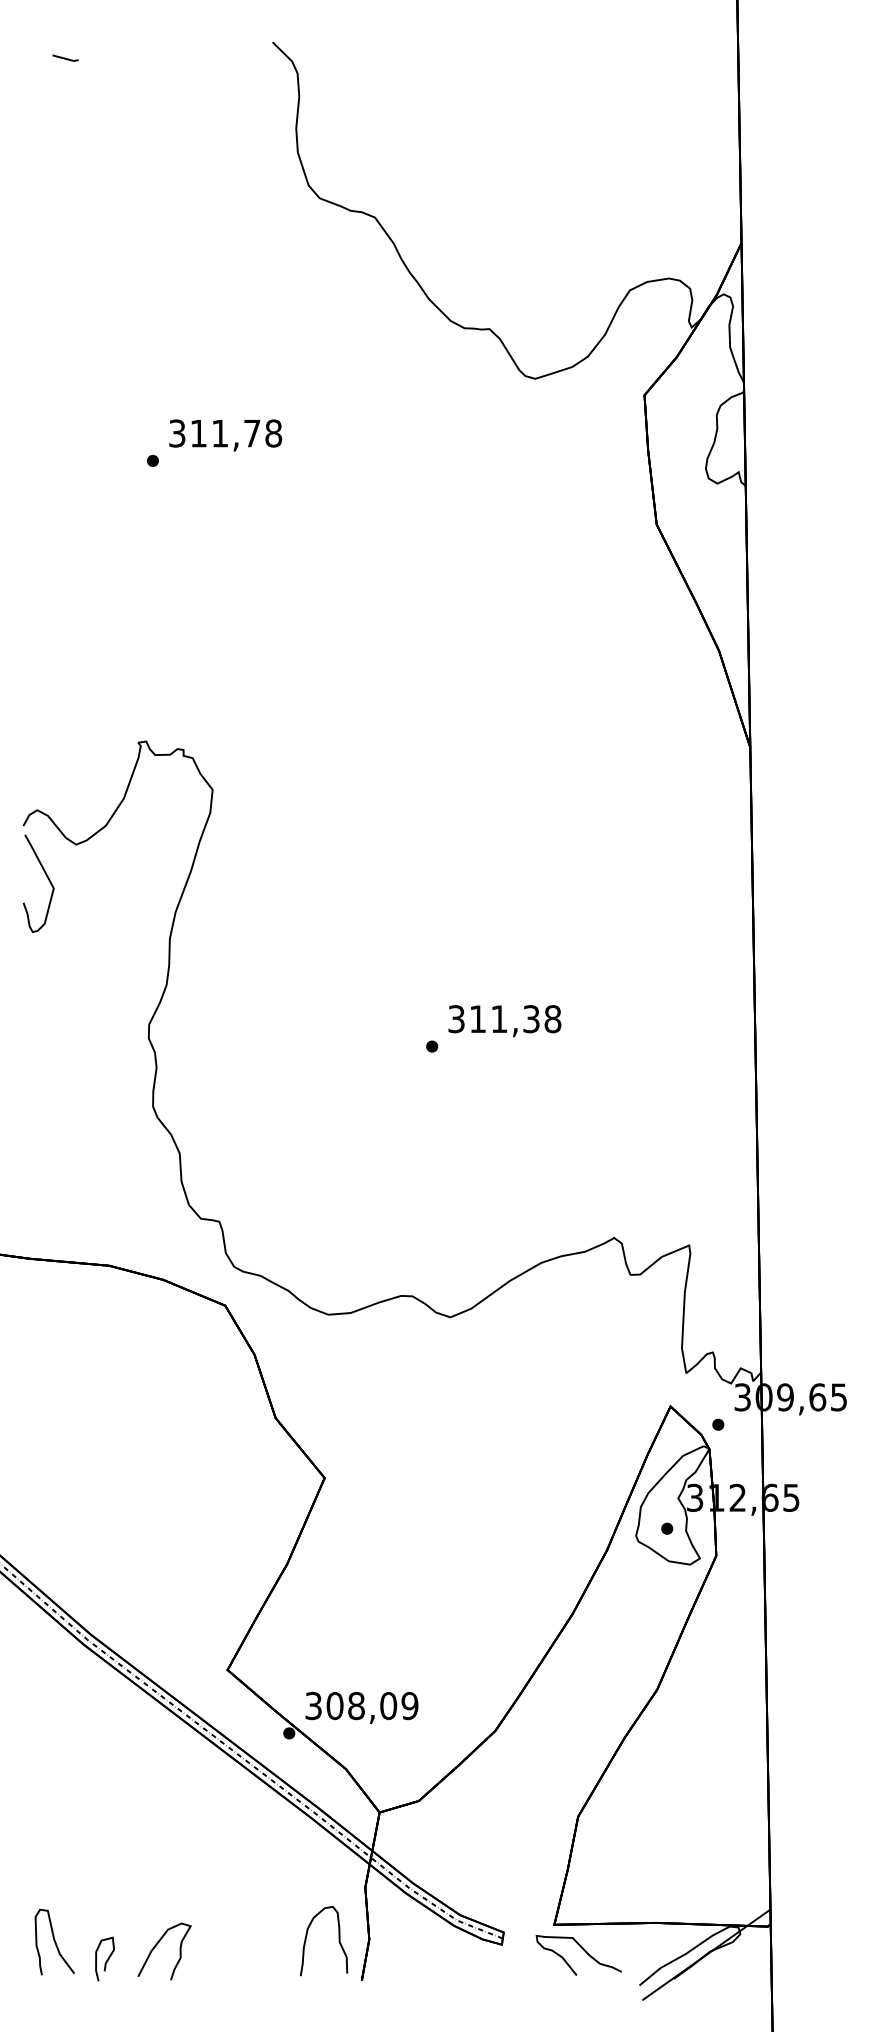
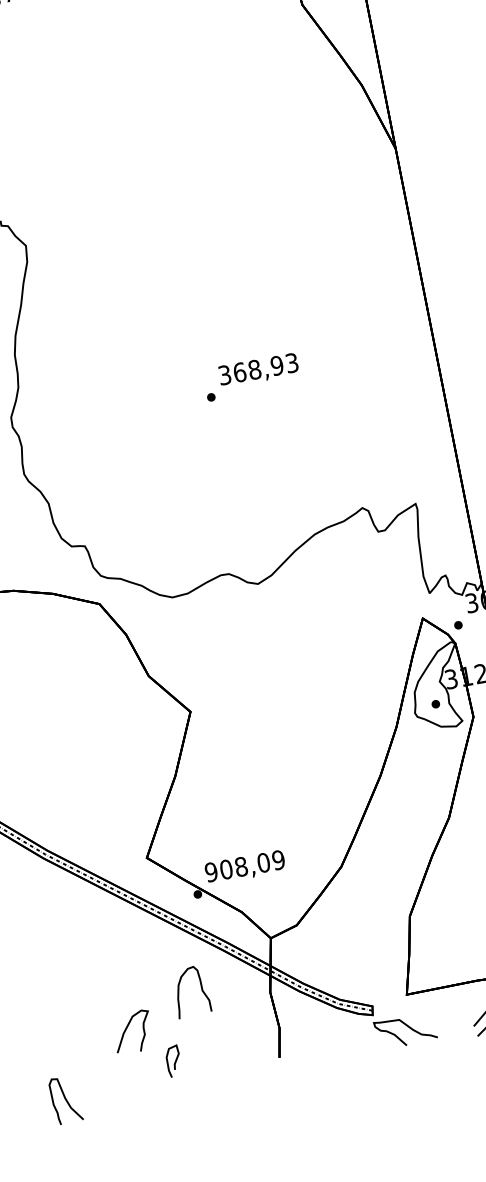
text: (515, 1019) -> (266, 368), 311,38 -> 368,93
text: (313, 1705) -> (211, 871), 308,09 -> 908,09
curve: (54, 1941) -> (65, 1099), moved
curve: (338, 1941) -> (201, 990), moved
curve: (156, 1946) -> (126, 1029), moved
curve: (583, 1950) -> (408, 1027), moved
curve: (106, 1960) -> (174, 1062), moved

